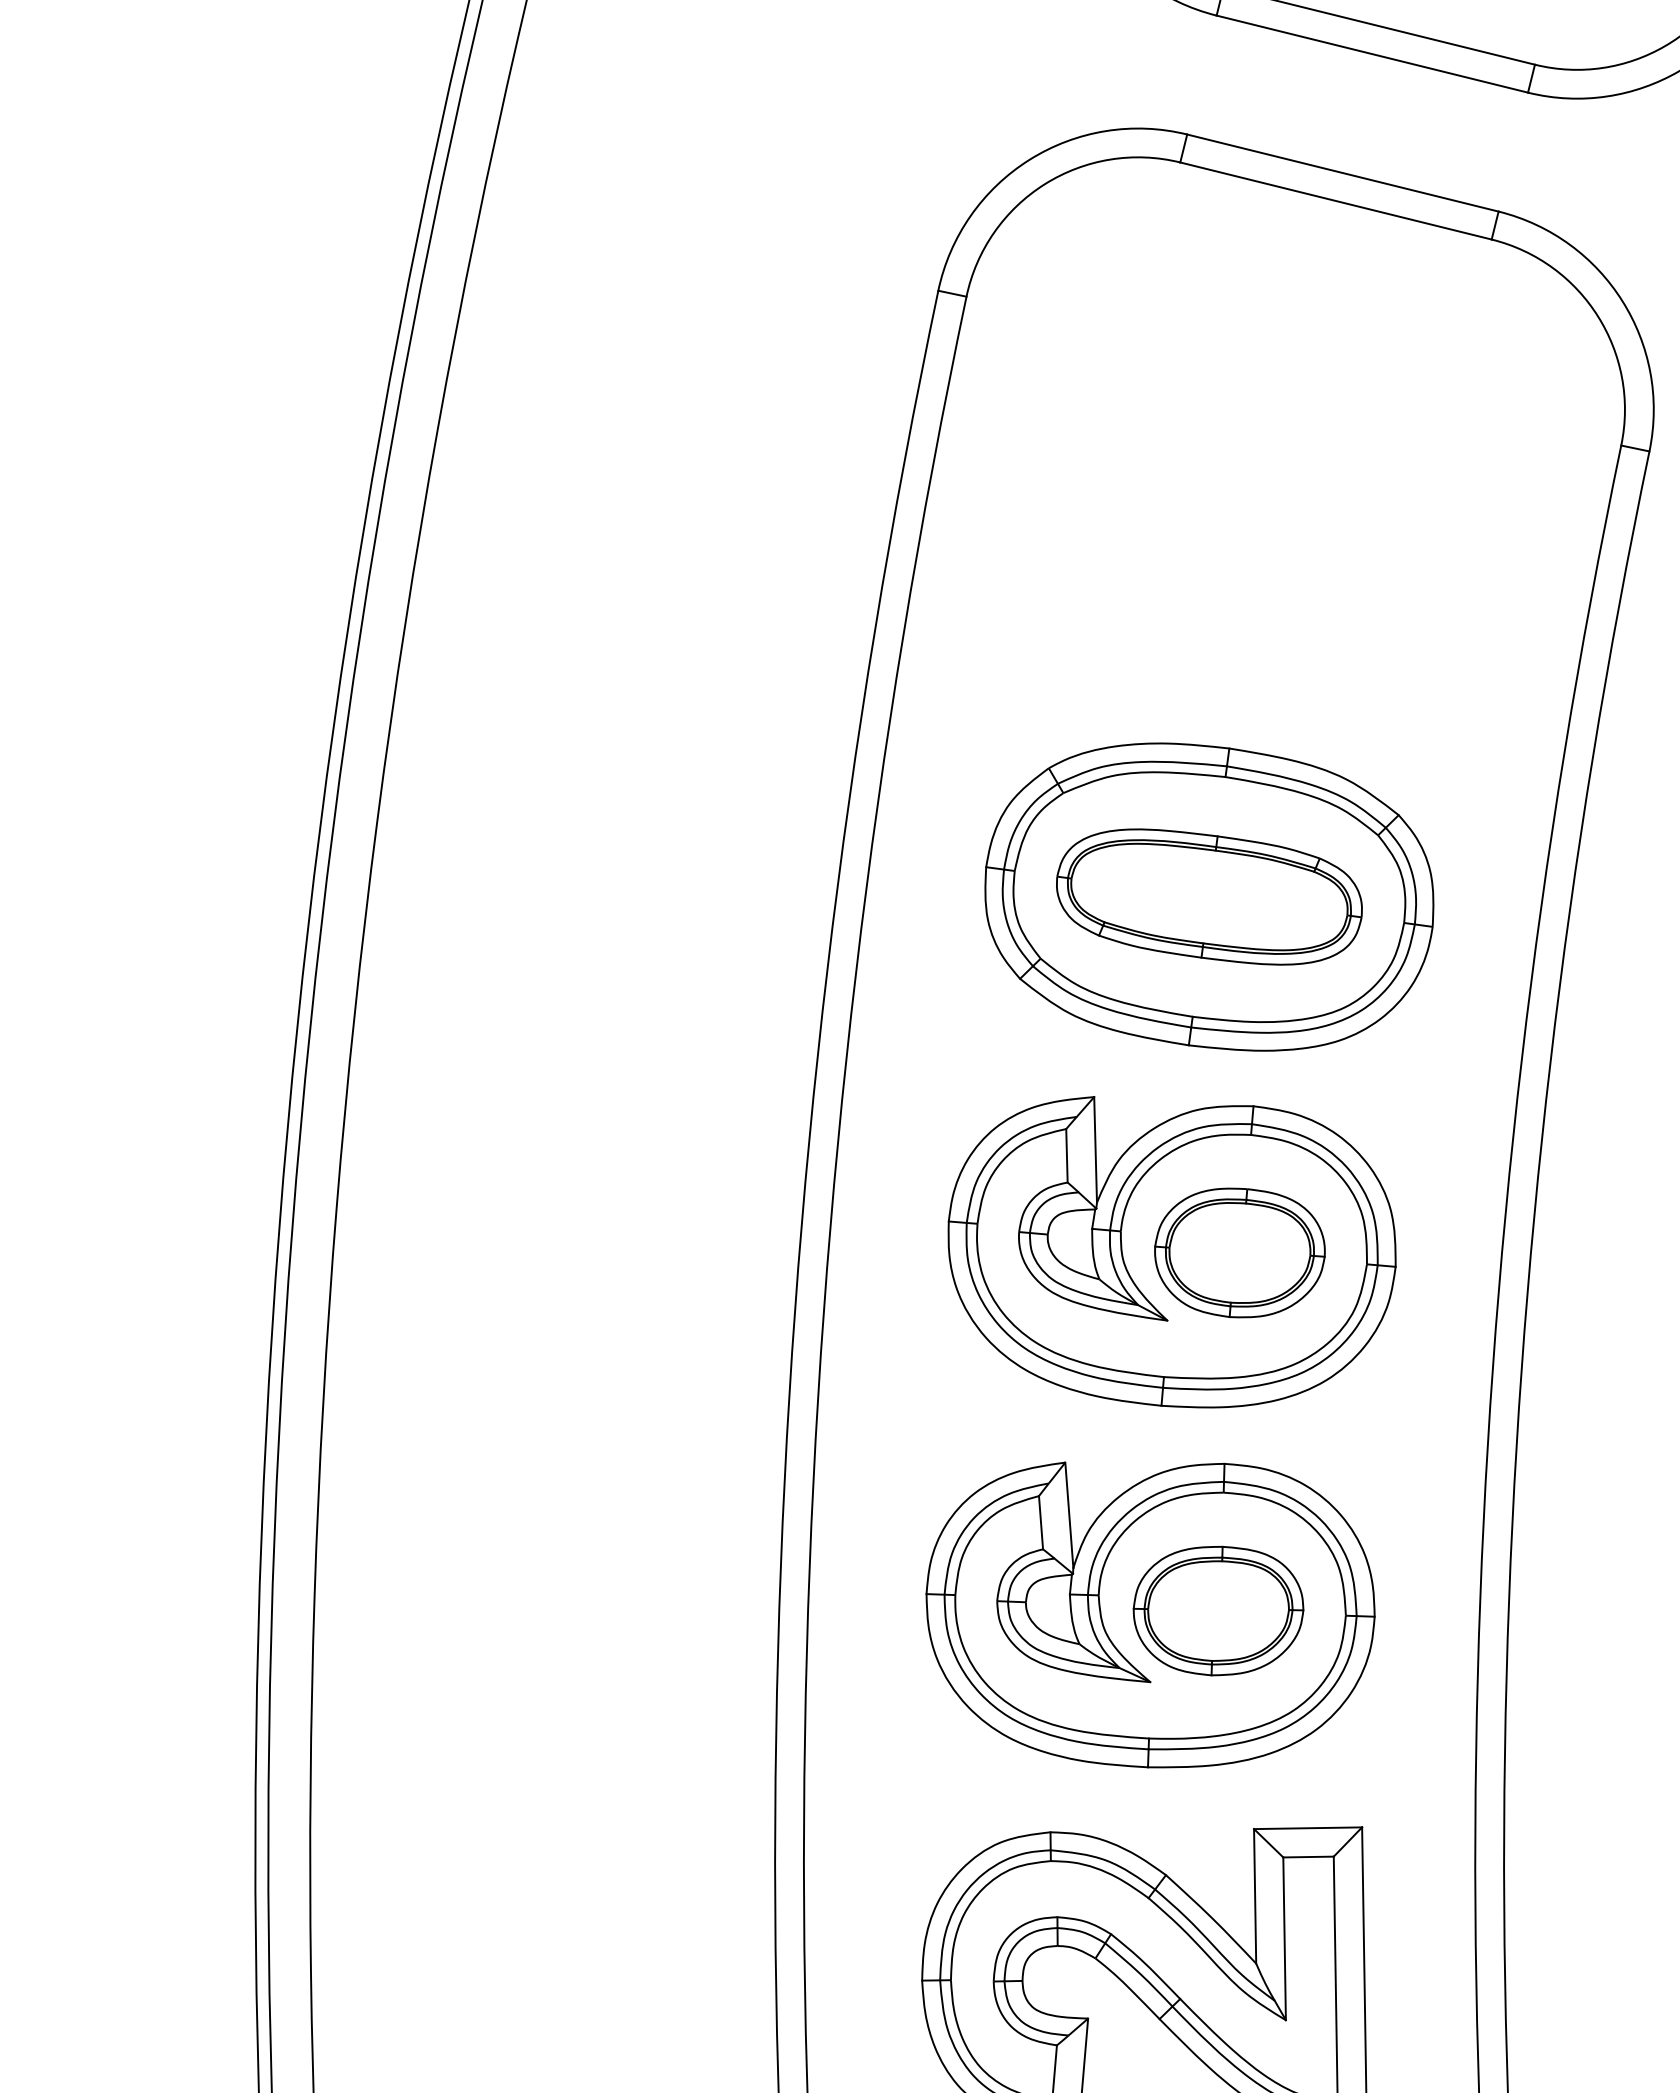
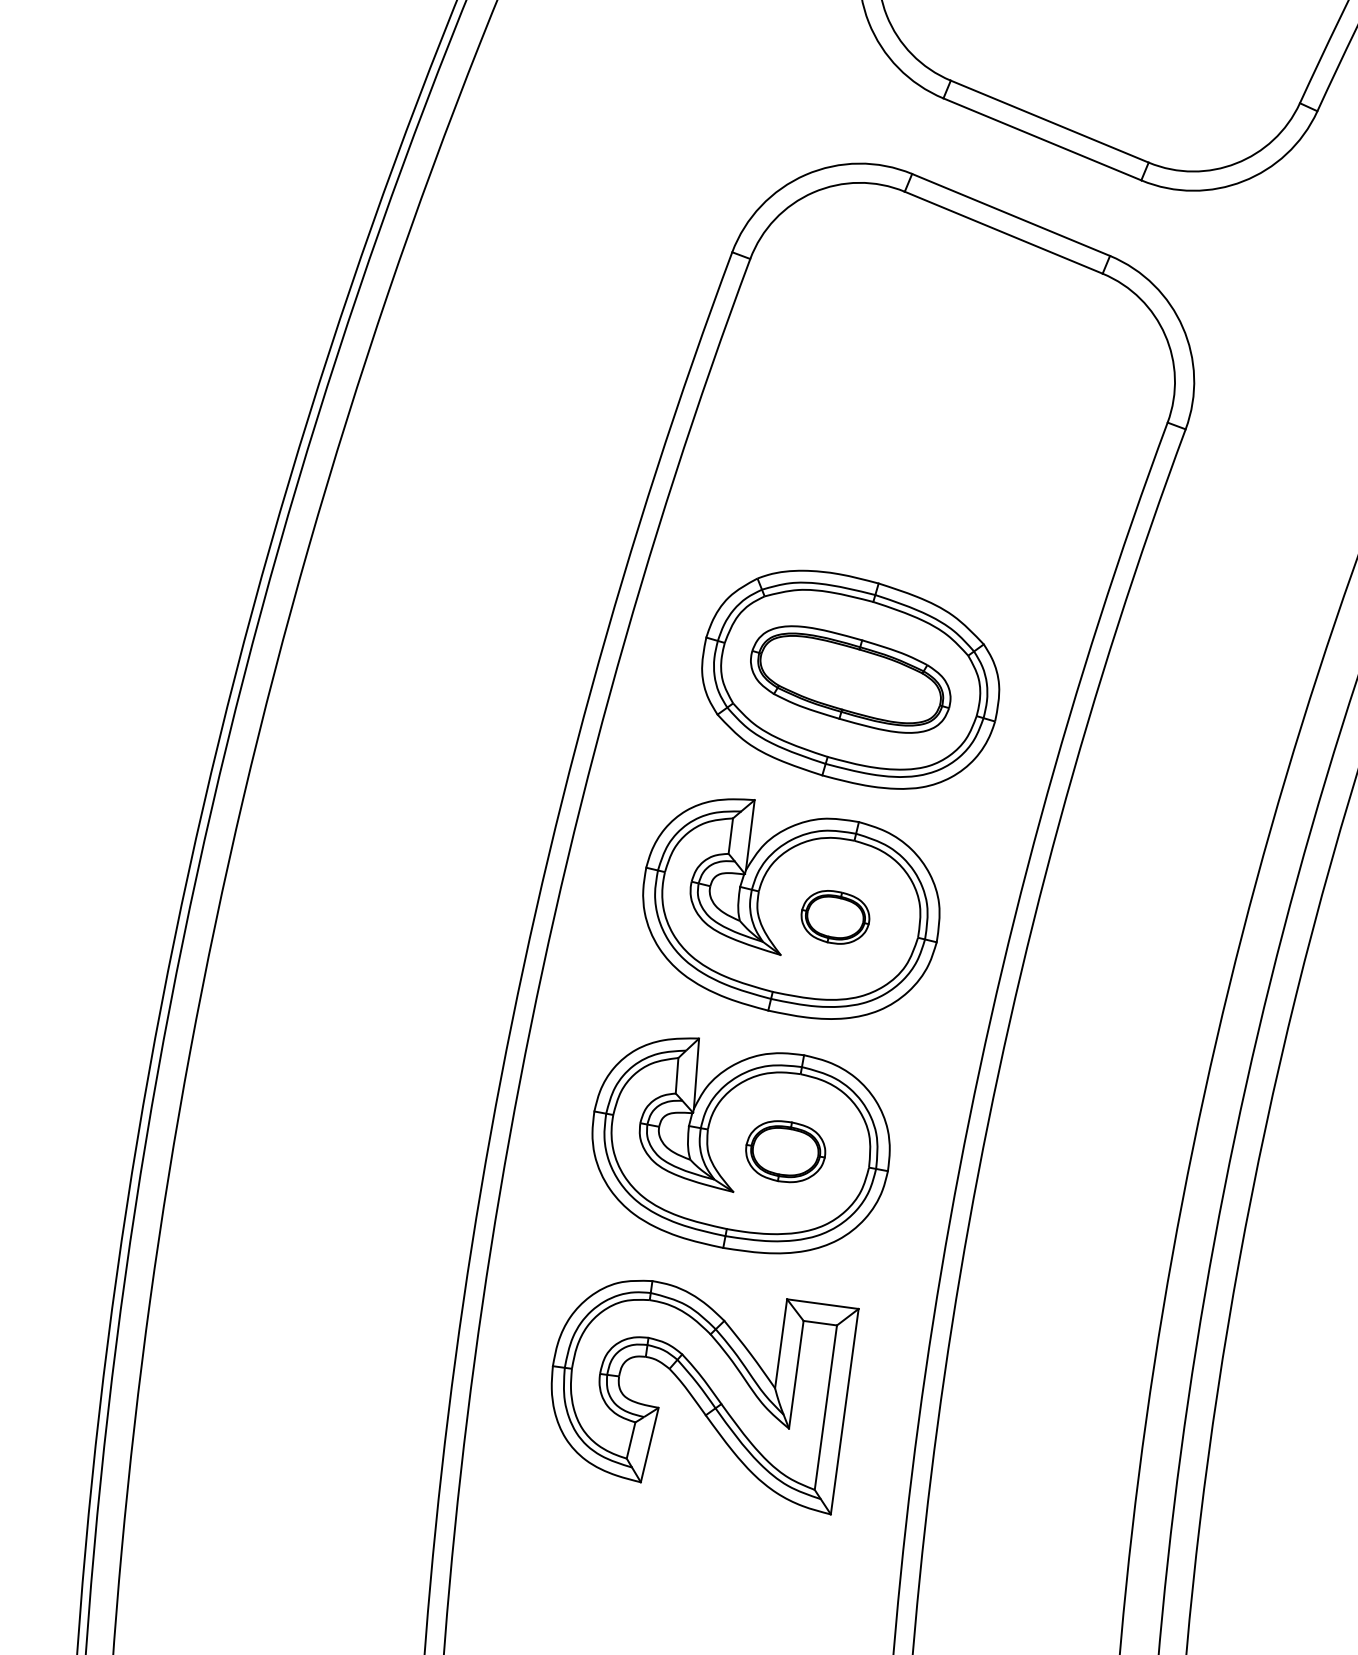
part: (1240, 1252) -> (835, 917), size x0.6
part: (1218, 1610) -> (785, 1151), size x0.7

